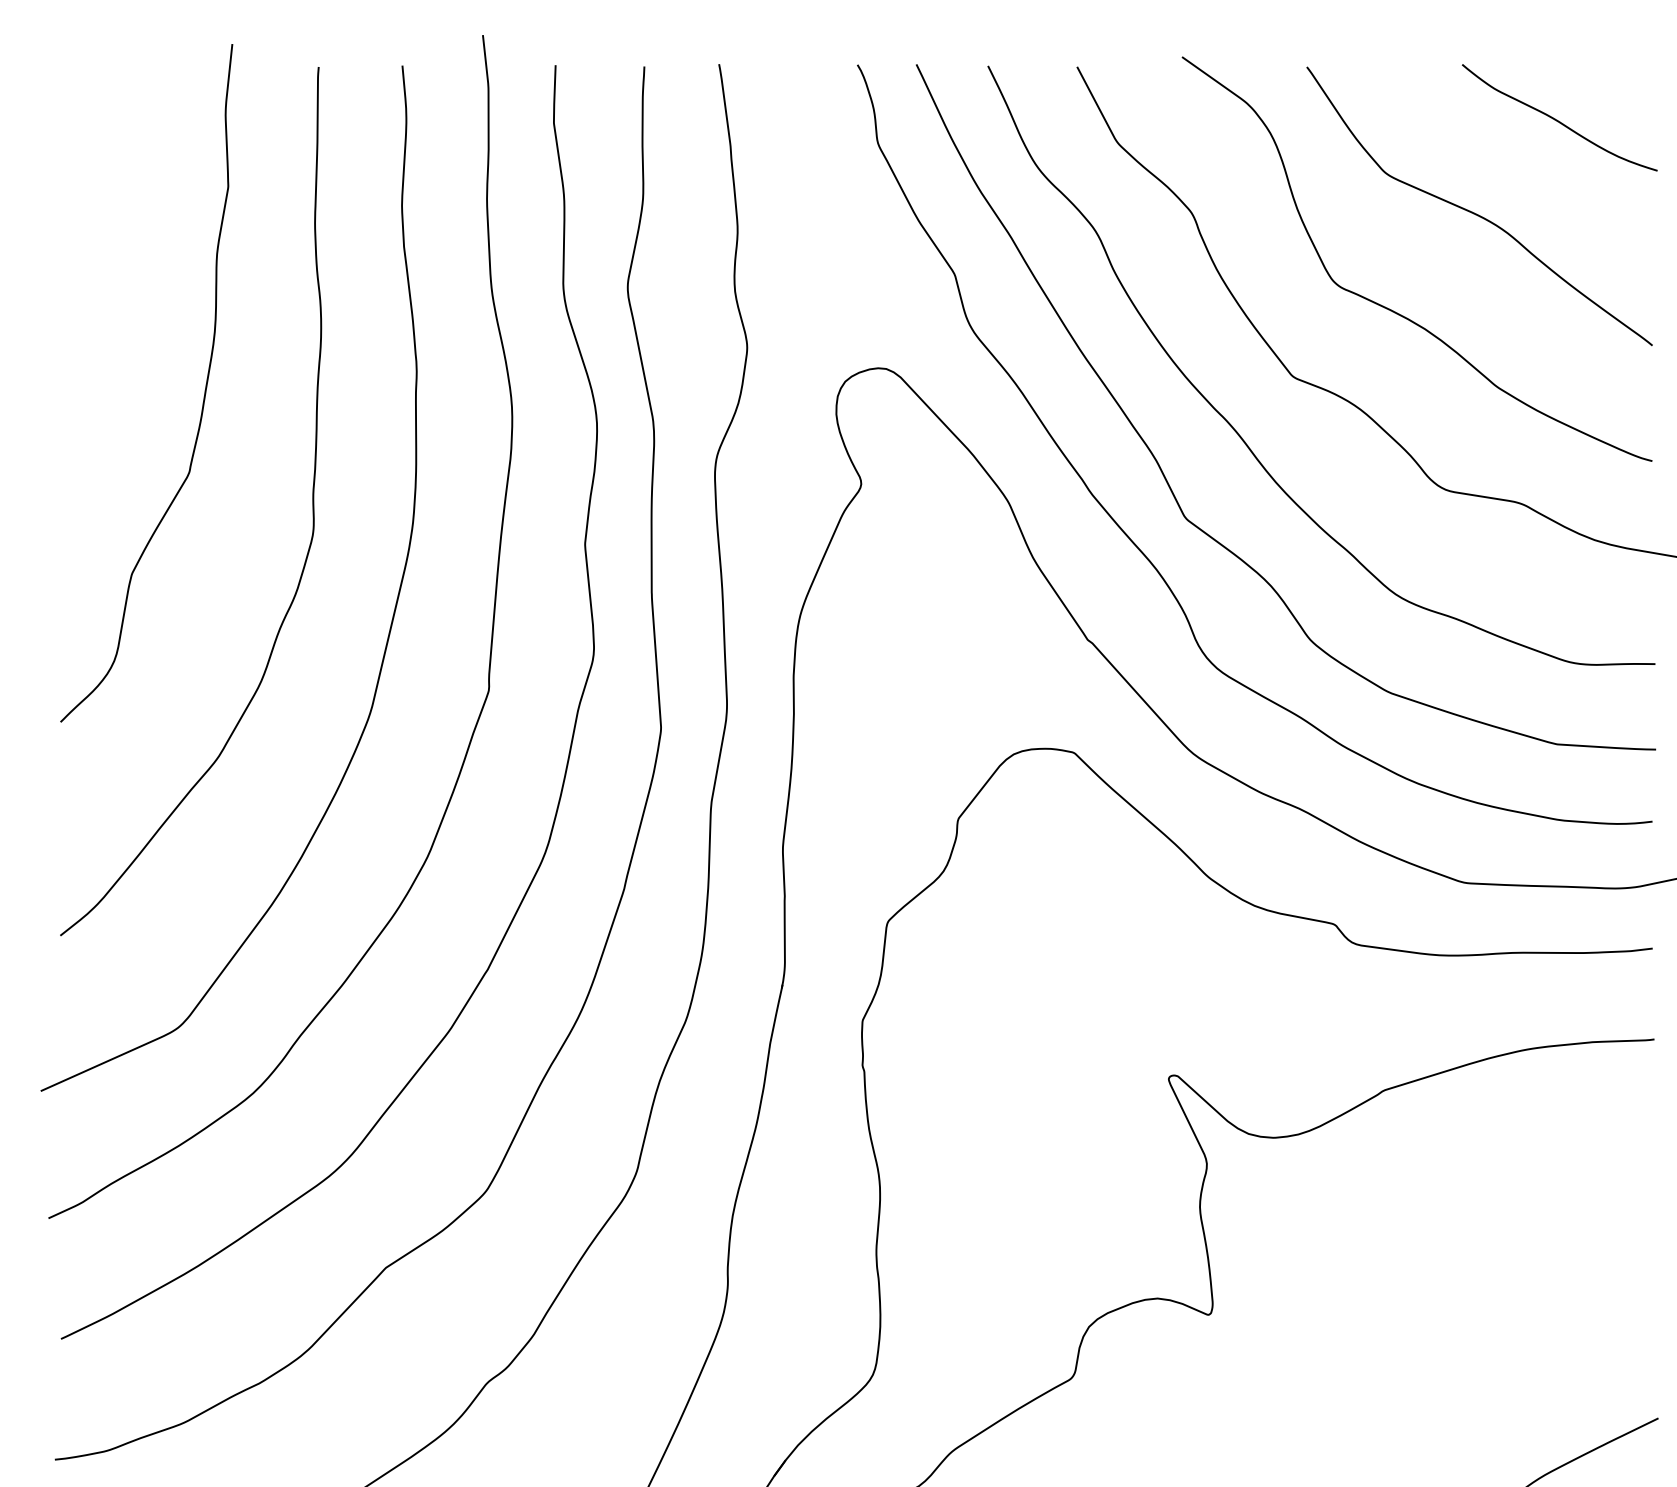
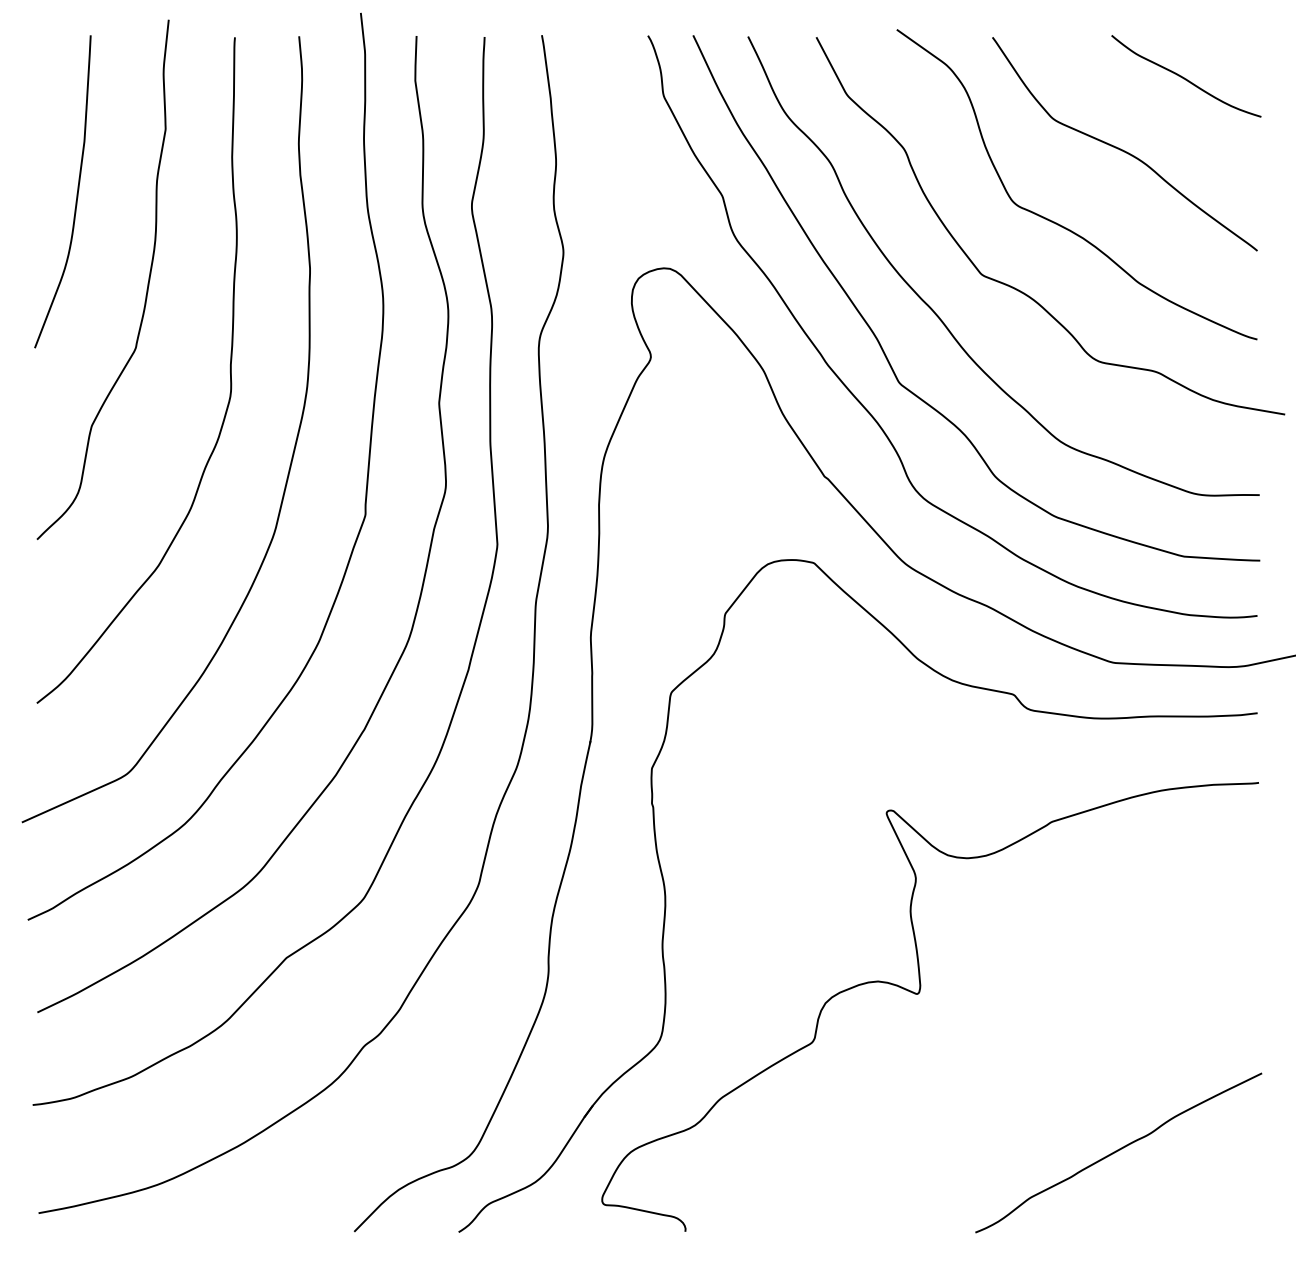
curve: (112, 270) -> (76, 193), added

